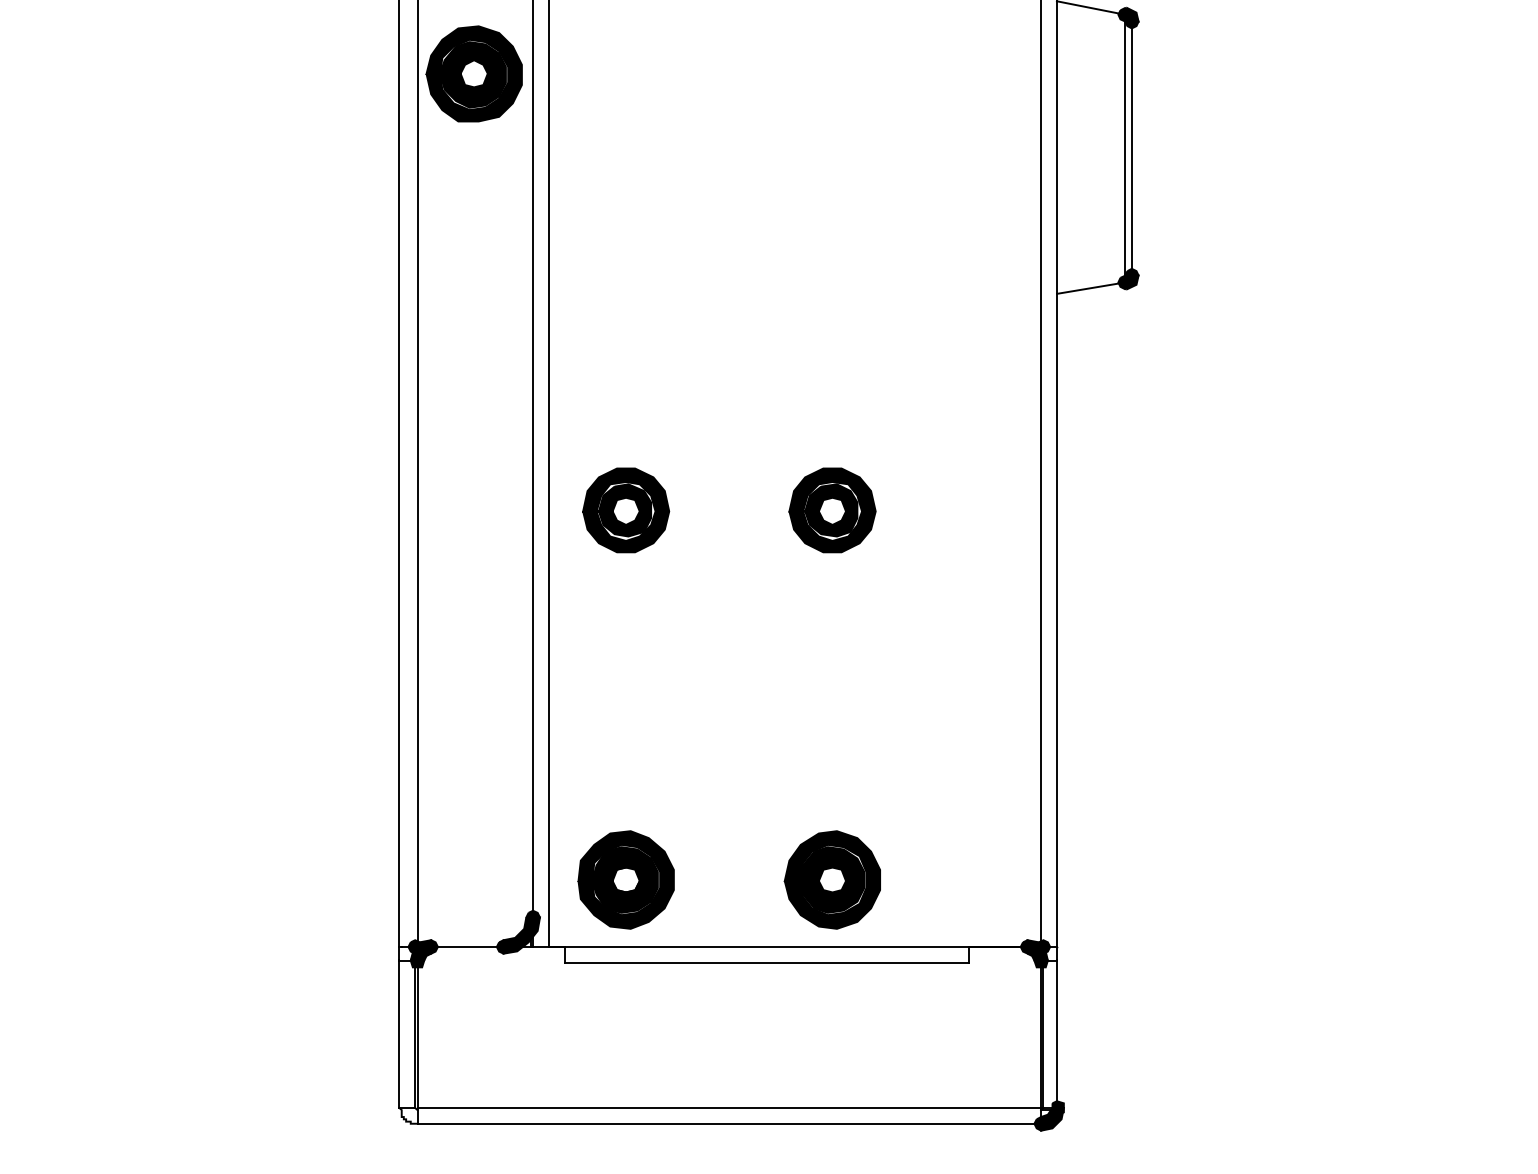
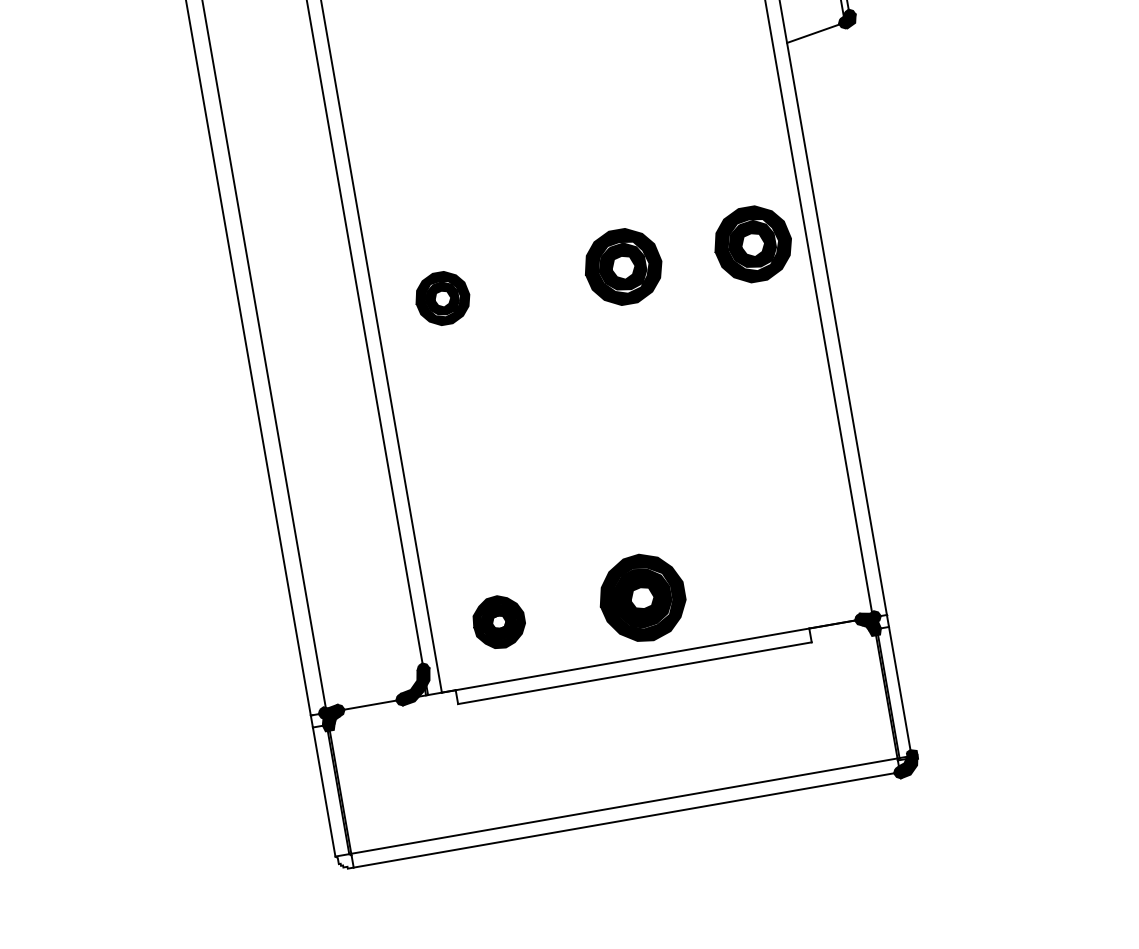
part: (626, 510) -> (443, 298), size x0.7
part: (980, 510) -> (753, 244), added
part: (625, 879) -> (498, 621), size x0.6
part: (831, 879) -> (641, 597), moved

